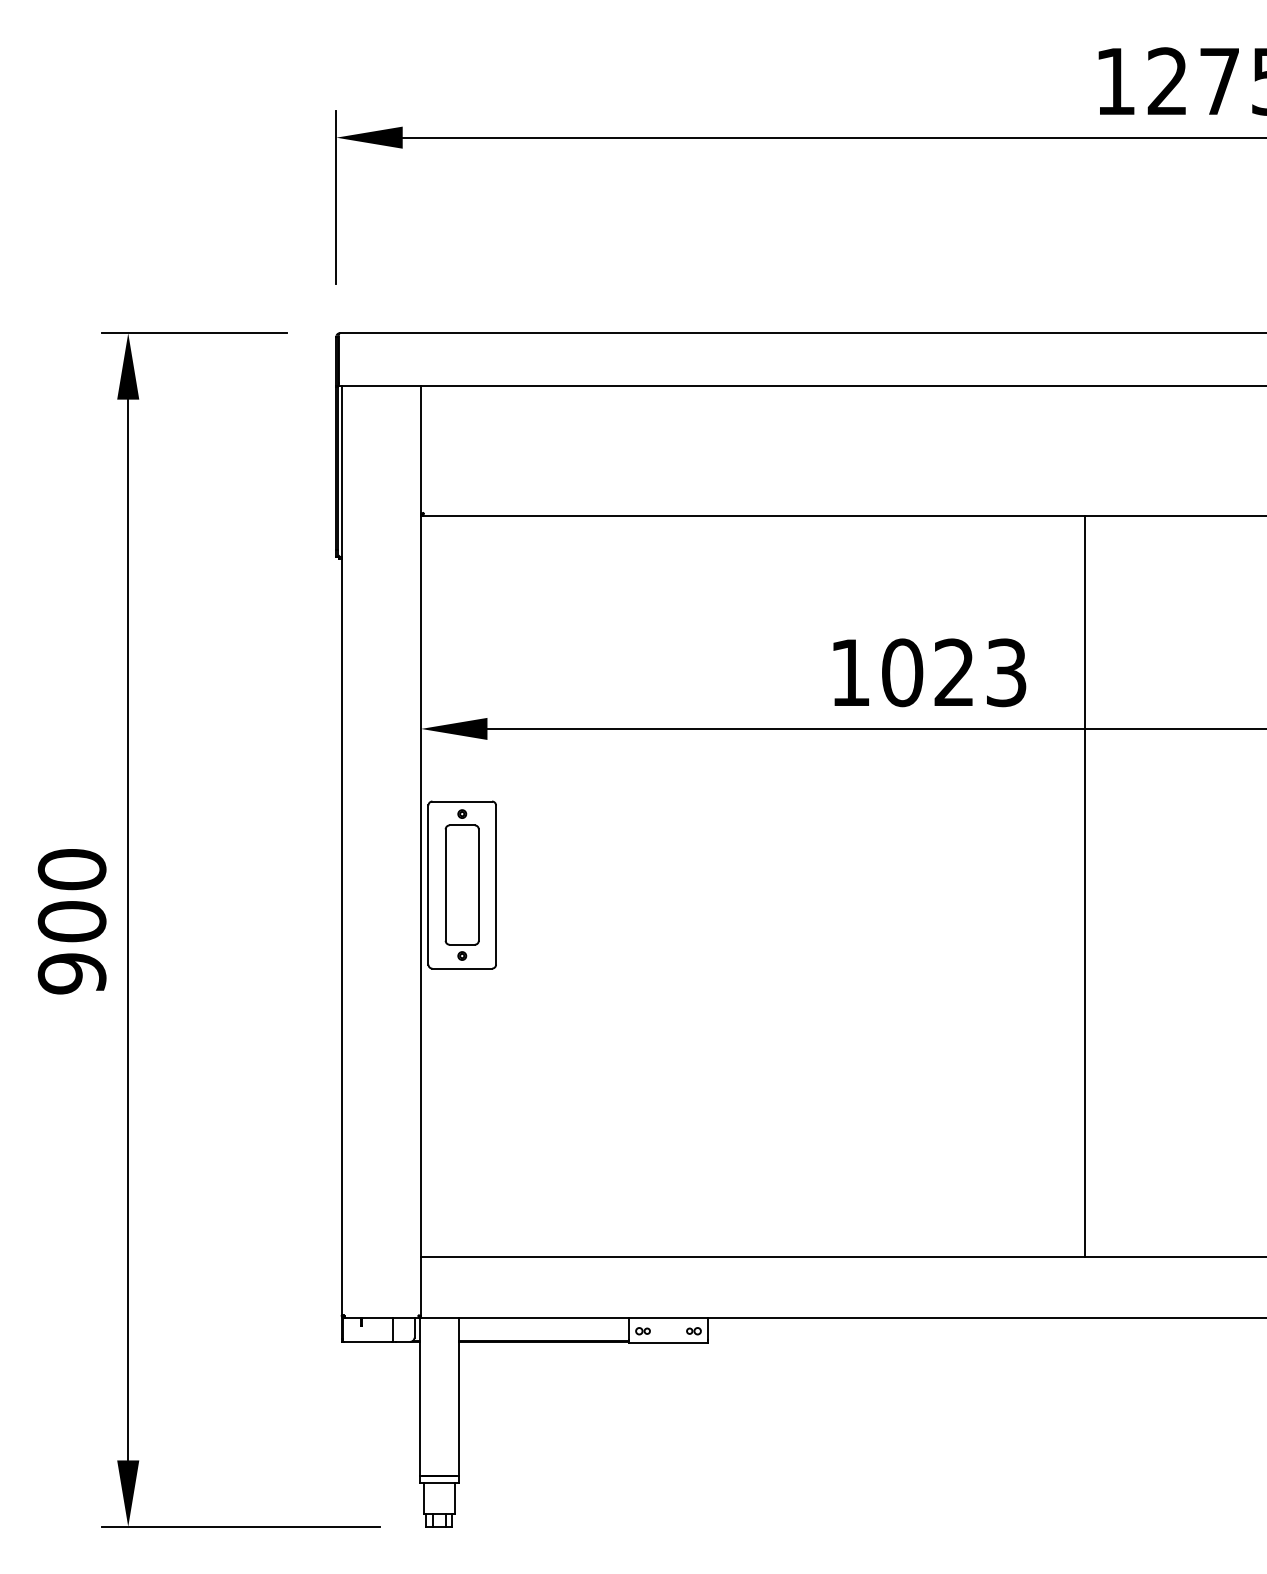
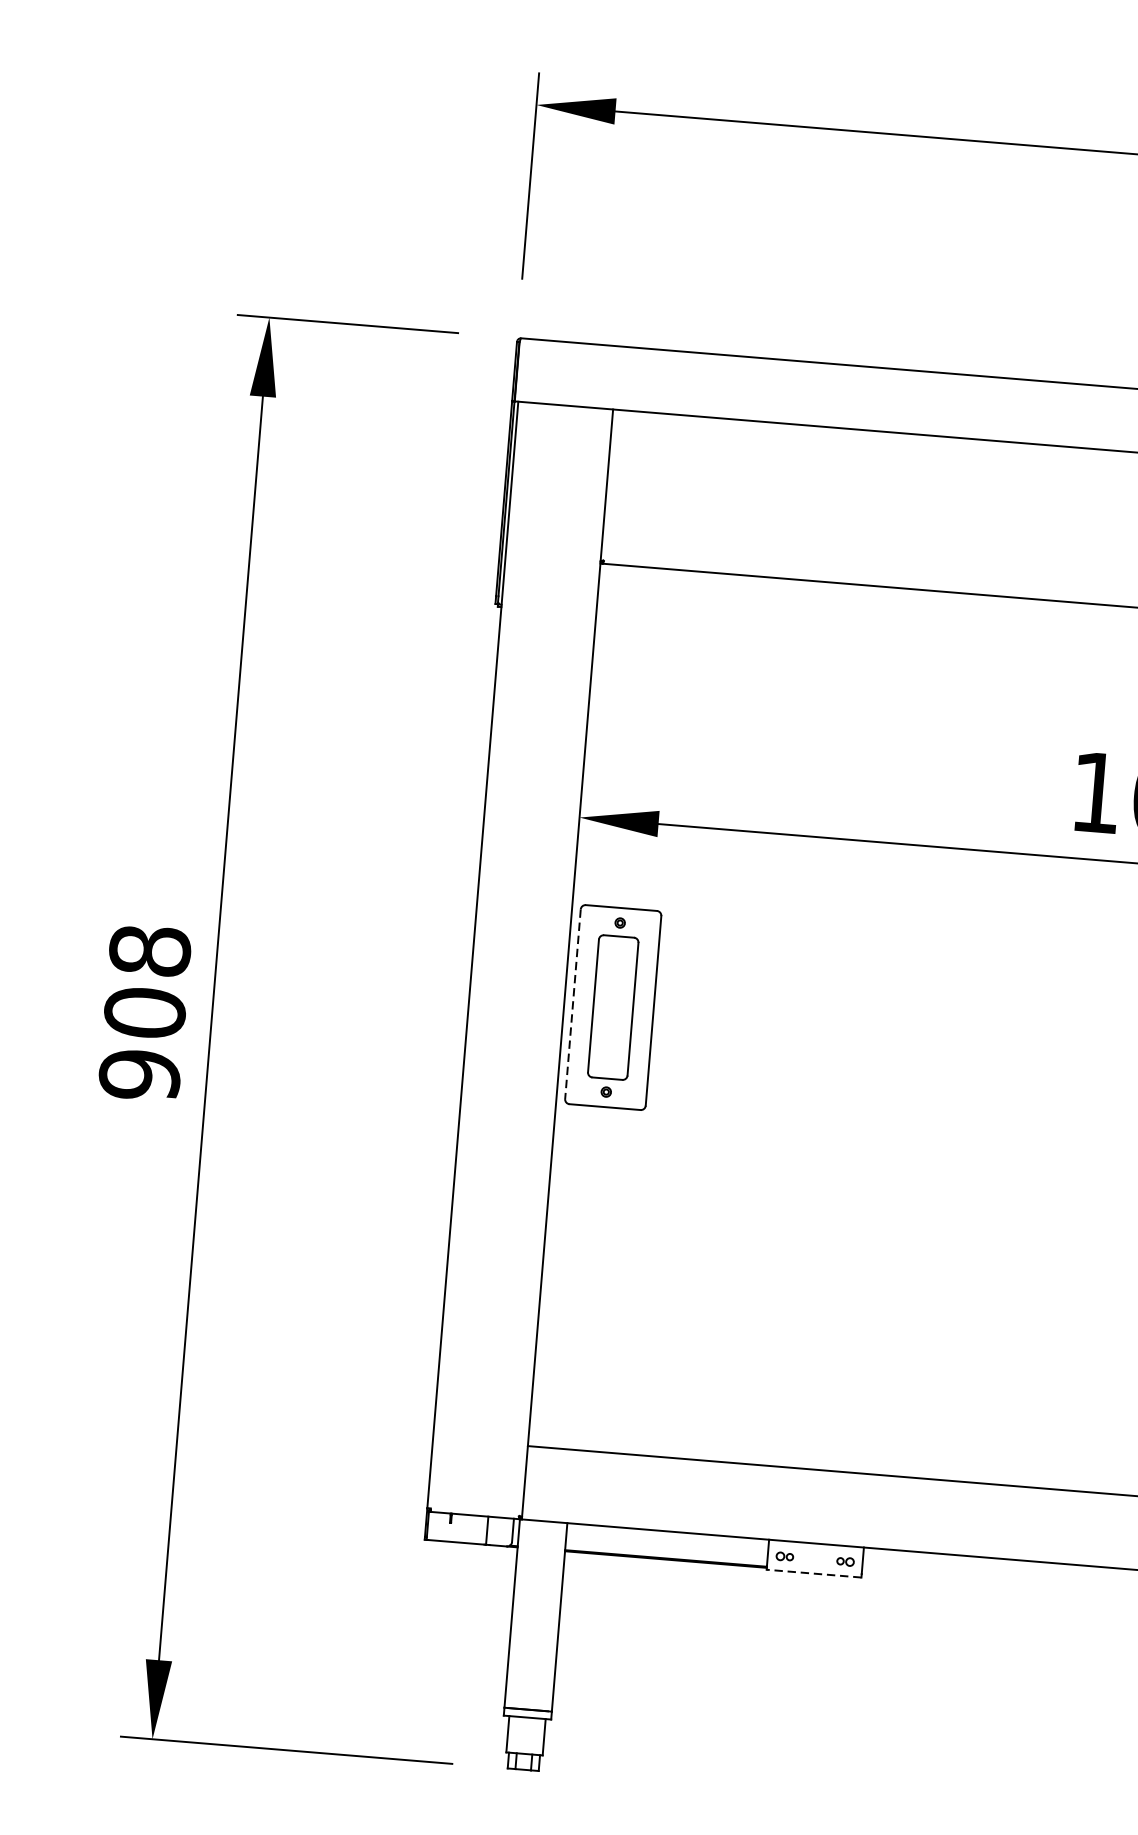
text: (72, 869) -> (150, 950), 900 -> 908
line: (428, 885) -> (572, 1004), solid -> dashed
line: (668, 1343) -> (814, 1573), solid -> dashed

